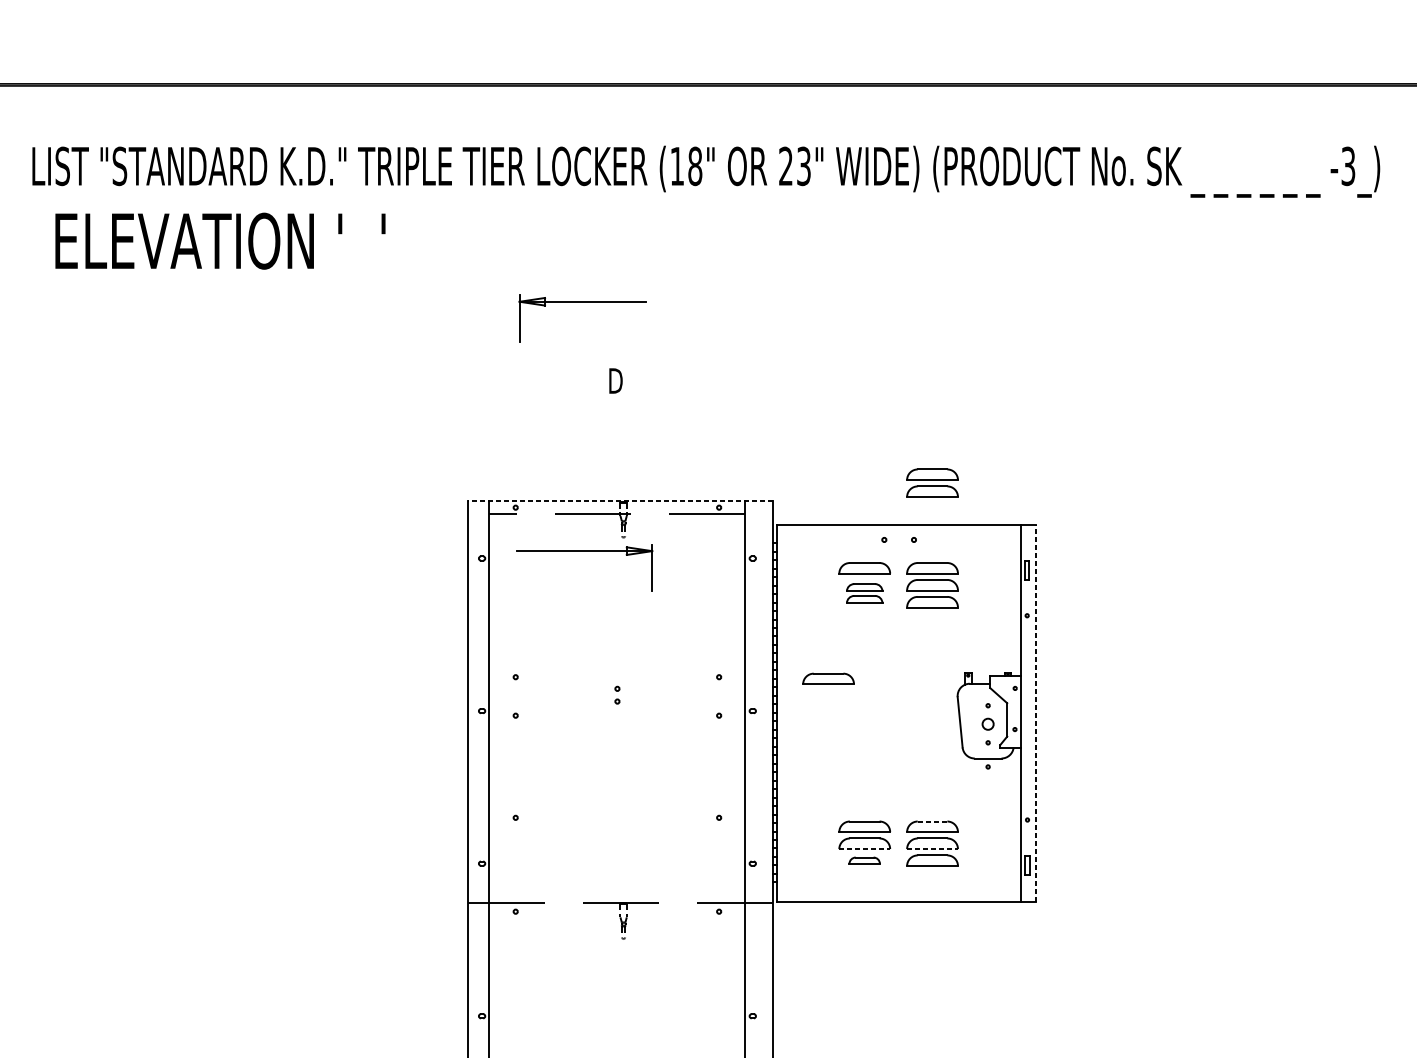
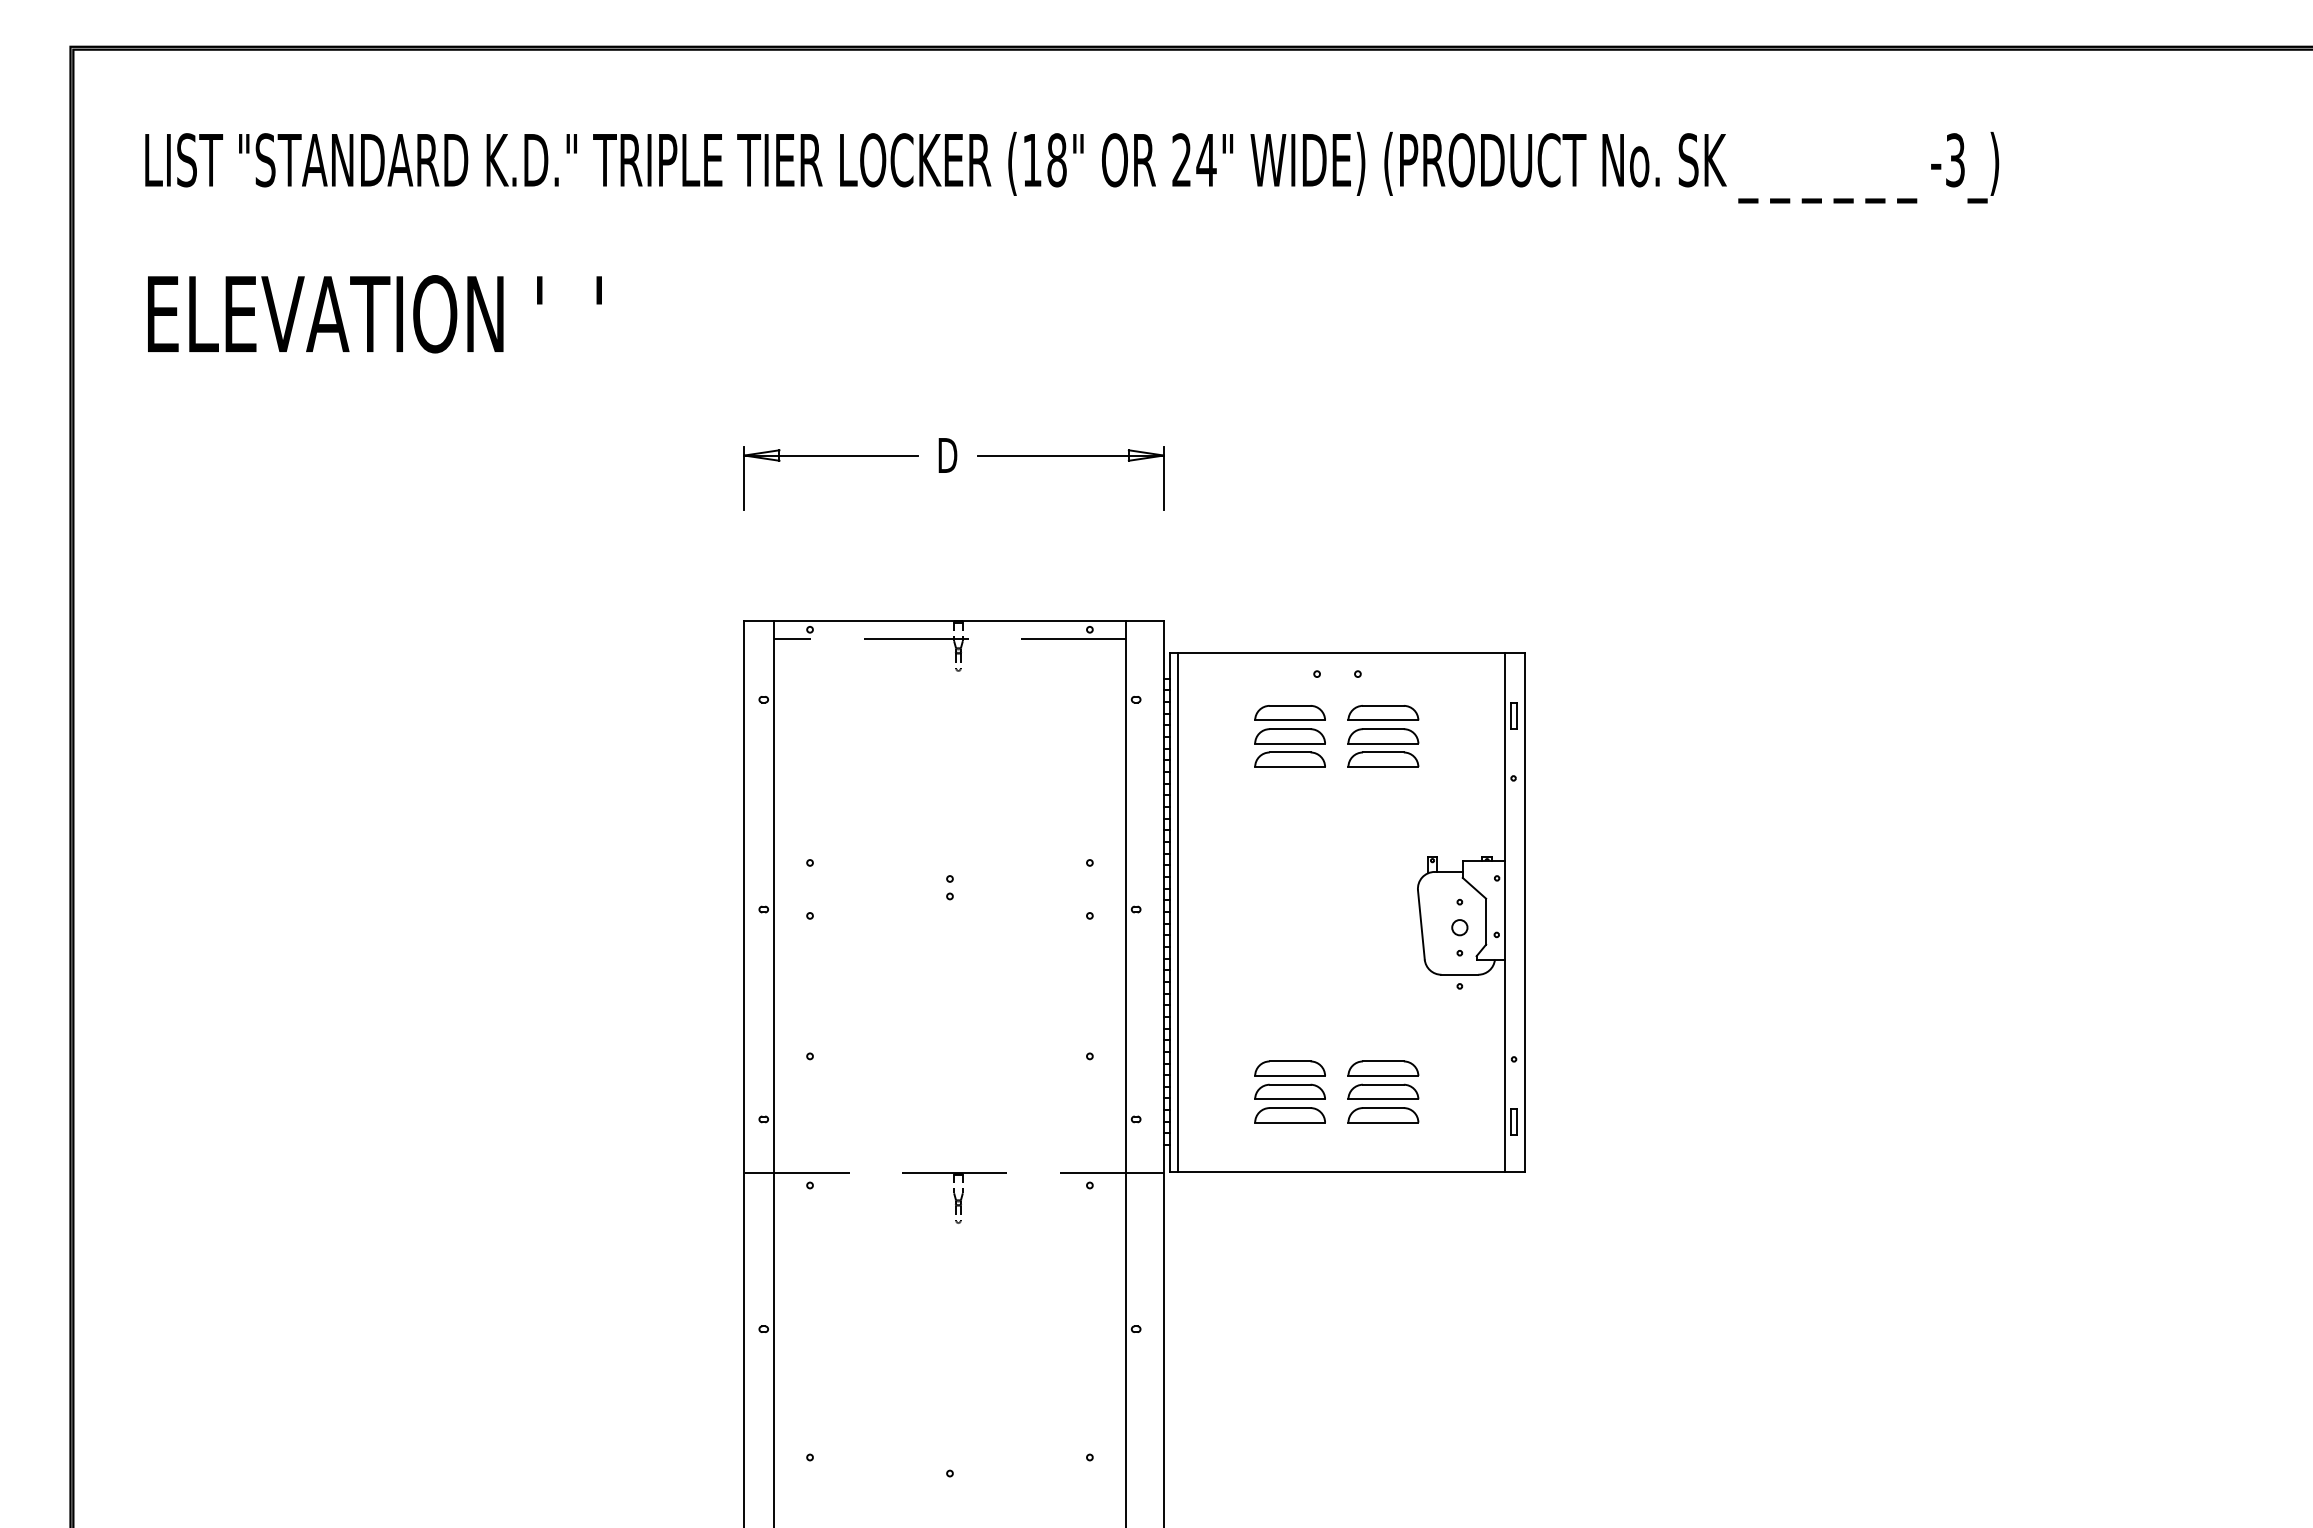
text: (803, 166) -> (1206, 160), 23" -> 24"
text: (220, 241) -> (374, 314), moved
part: (582, 302) -> (830, 456), moved
part: (932, 482) -> (1383, 595), removed
line: (620, 501) -> (954, 621), dashed -> solid
part: (584, 551) -> (1070, 456), moved
part: (864, 593) -> (1289, 747), size x1.43
part: (828, 679) -> (1240, 865), removed
line: (783, 713) -> (1178, 912), added
line: (1035, 713) -> (1525, 912), dashed -> solid
line: (931, 821) -> (1382, 1061), dashed -> solid
line: (865, 849) -> (1290, 1099), dashed -> solid
line: (932, 849) -> (1383, 1099), dashed -> solid
part: (864, 860) -> (1289, 1115), size x1.67

